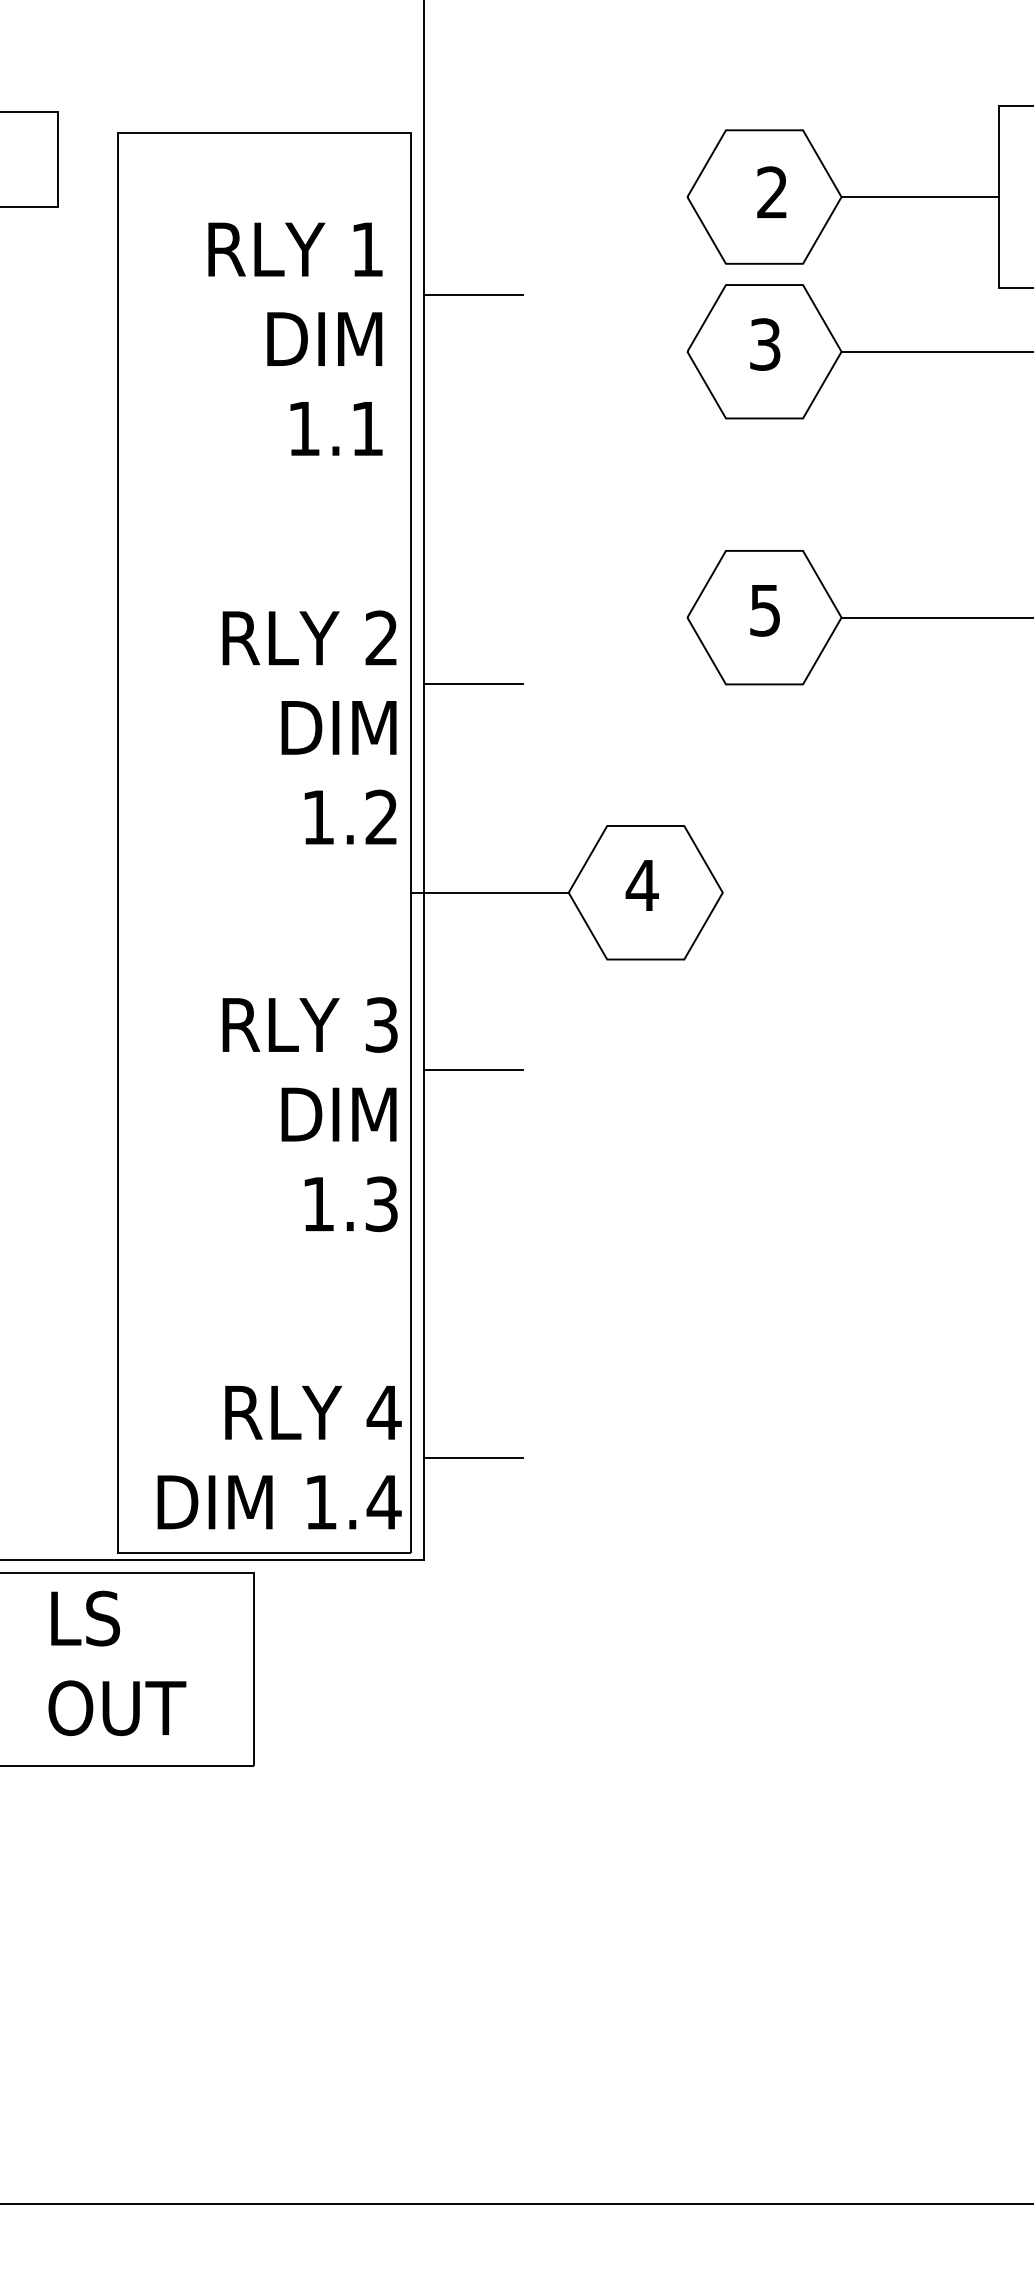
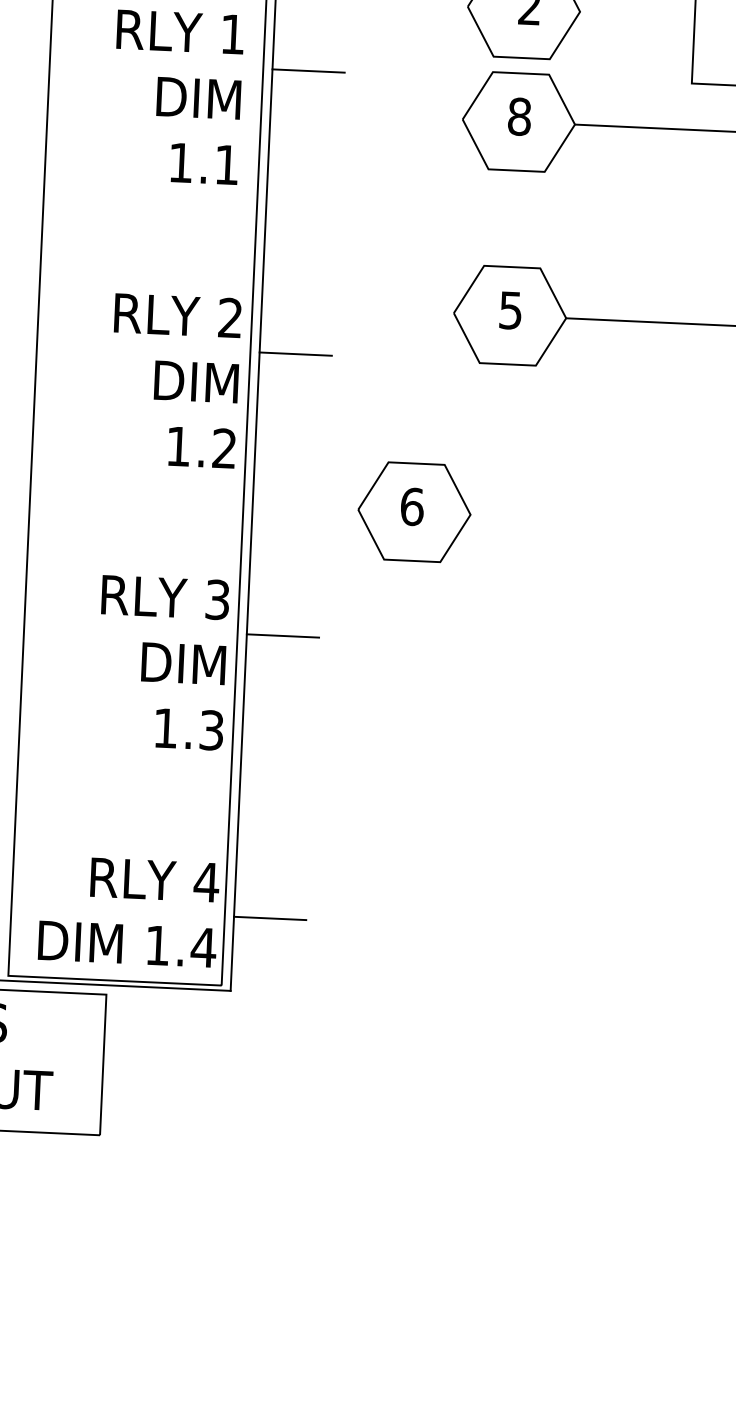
line: (920, 197) -> (637, 14), removed
text: (765, 344) -> (519, 116), 3 -> 8
text: (641, 885) -> (411, 506), 4 -> 6
line: (489, 892) -> (300, 506), removed

